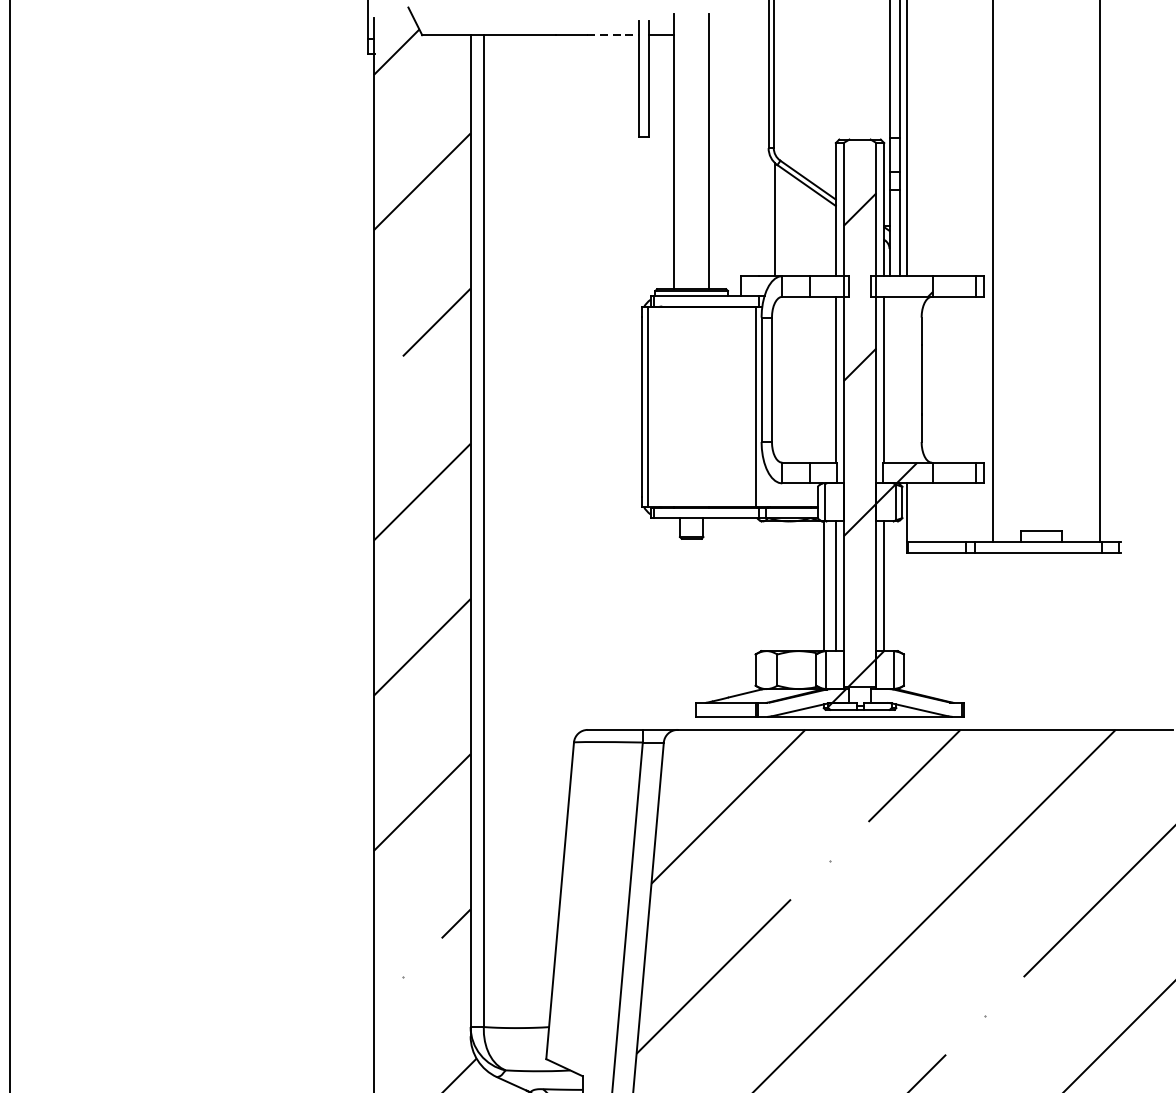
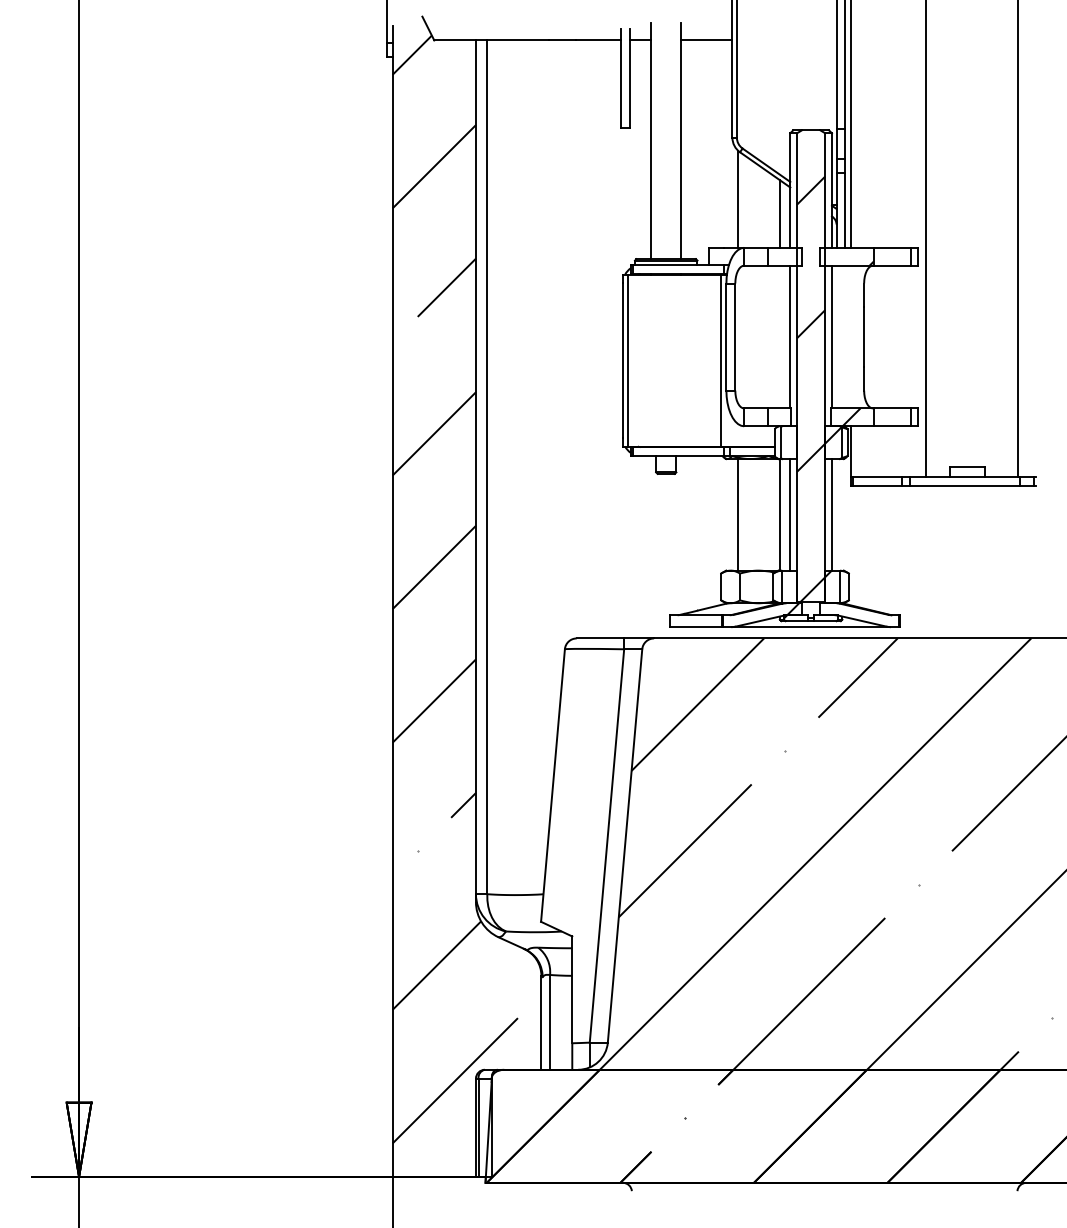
line: (613, 35) -> (598, 40), dashed -> solid
line: (738, 35) -> (706, 40), added
line: (823, 236) -> (779, 213), added
line: (775, 585) -> (738, 514), added

